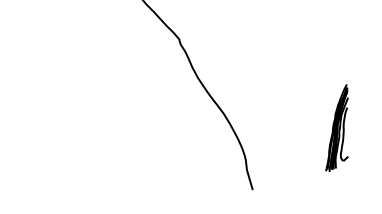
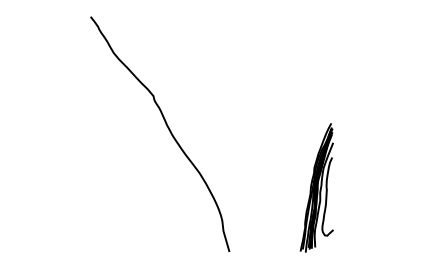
part: (336, 127) -> (316, 187), size x1.43

